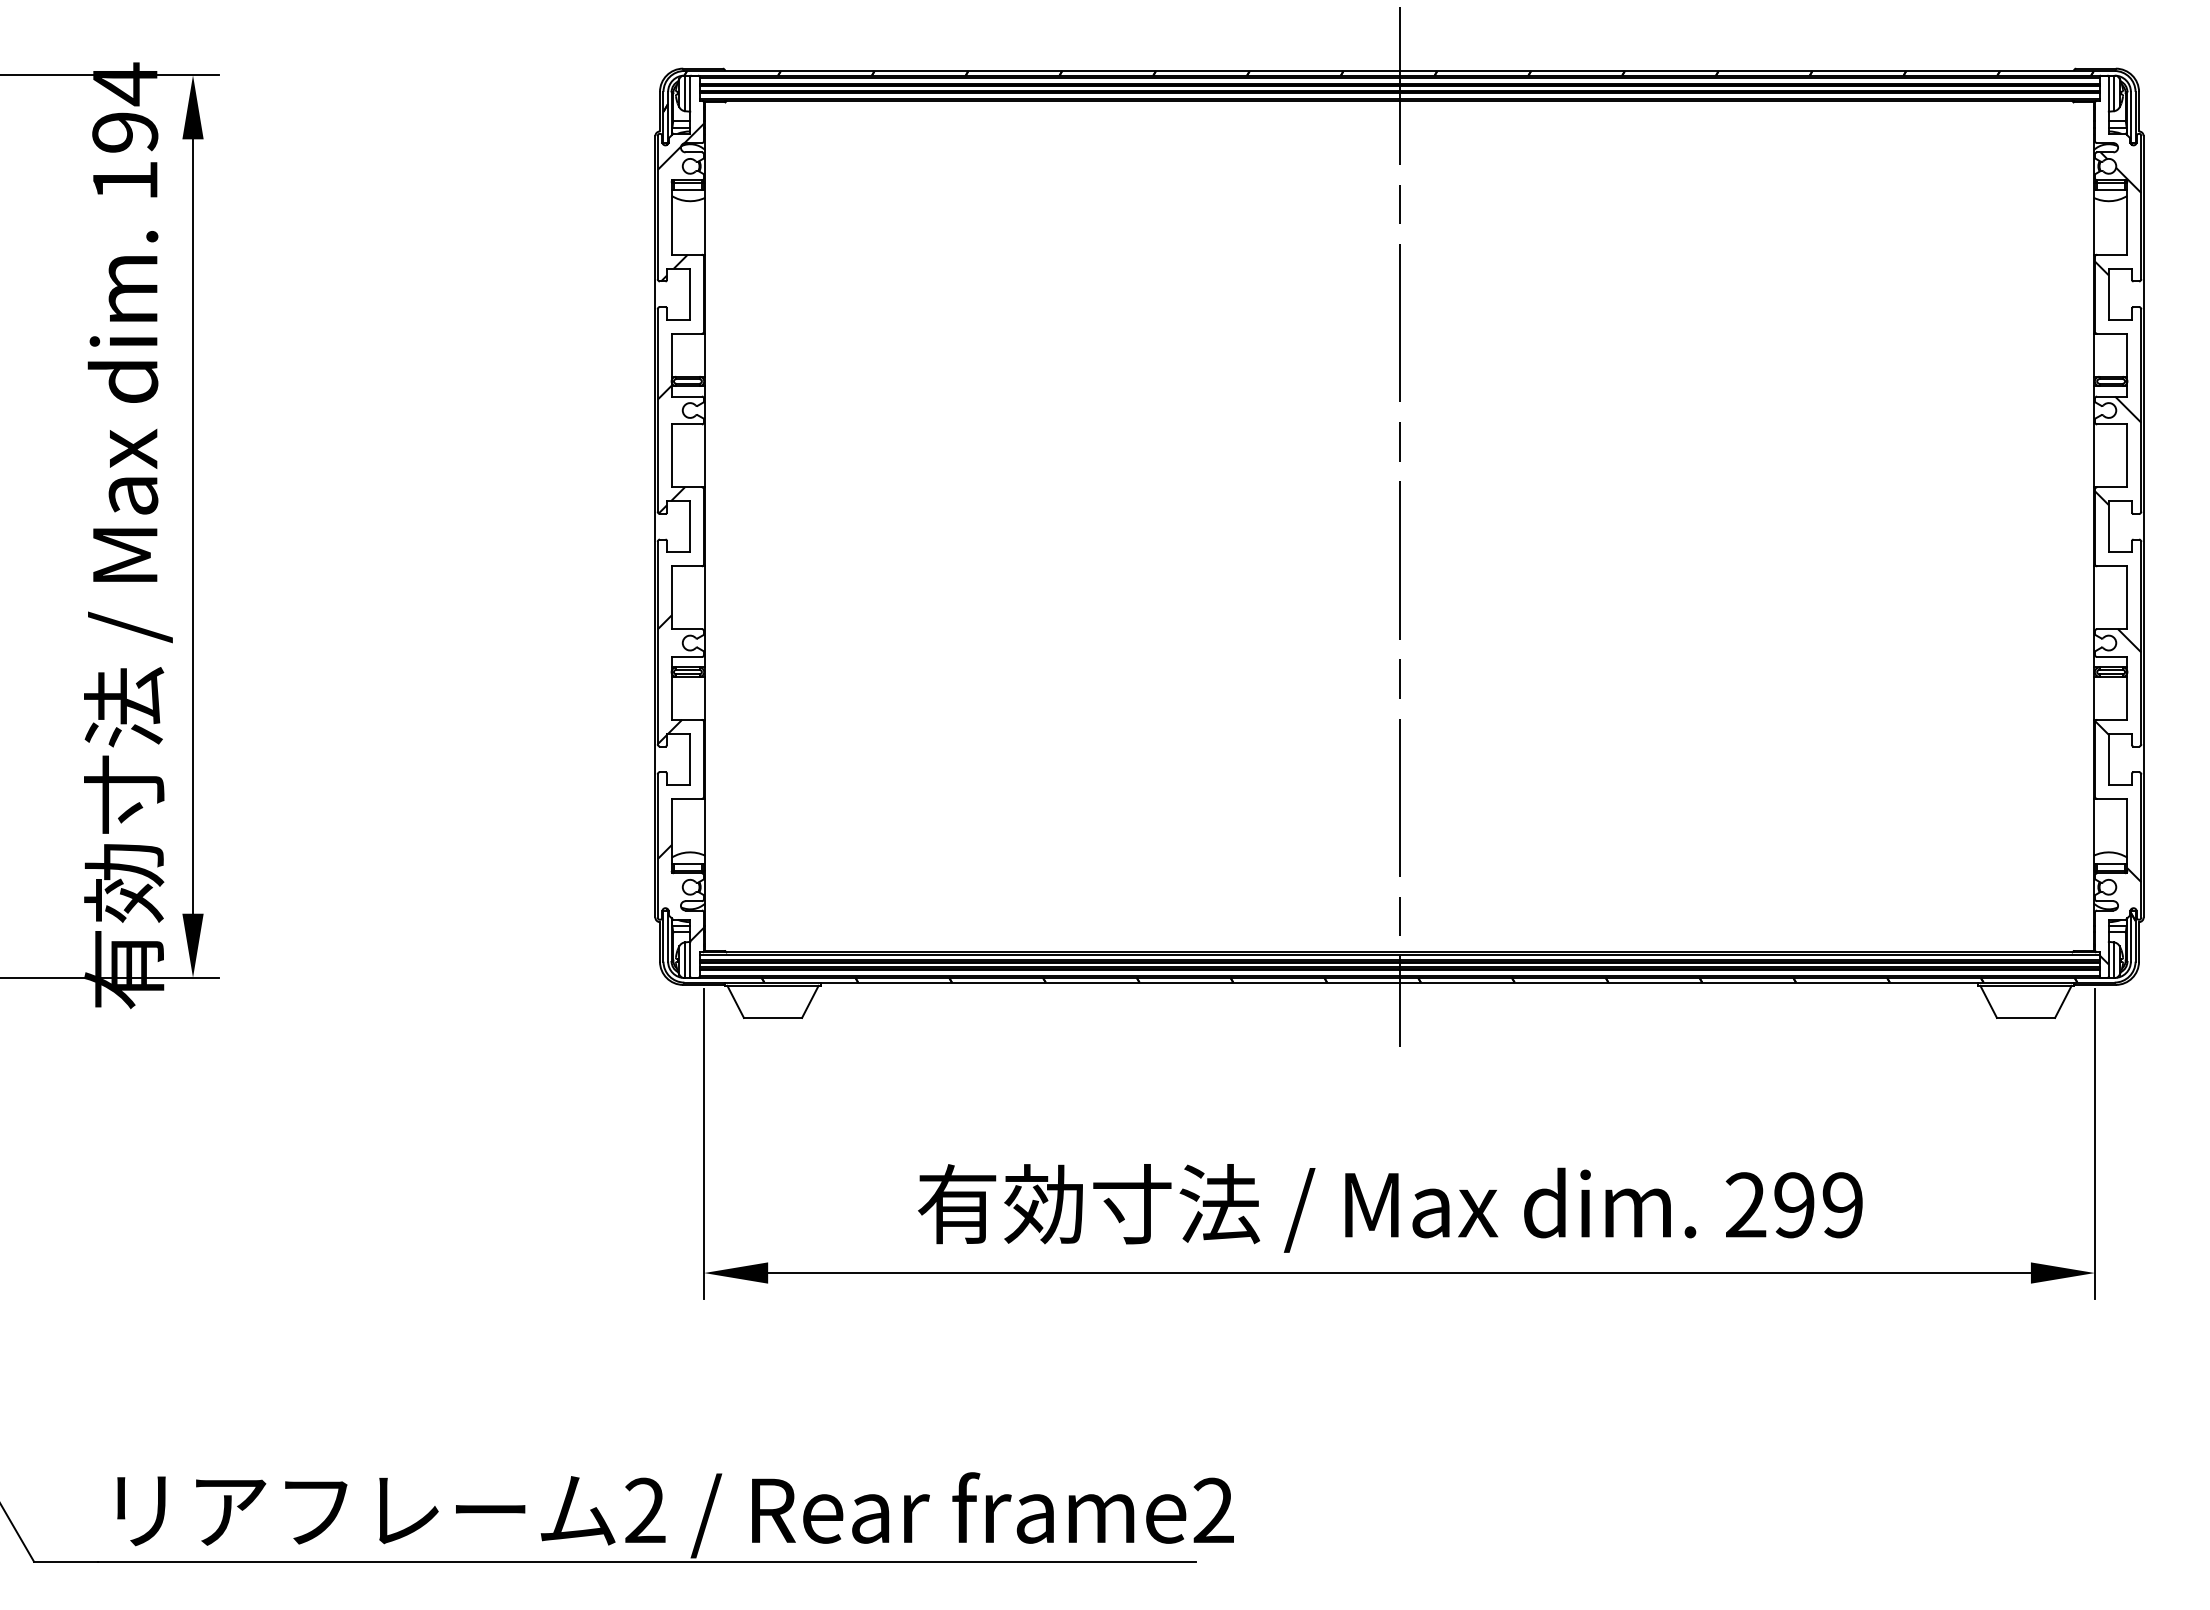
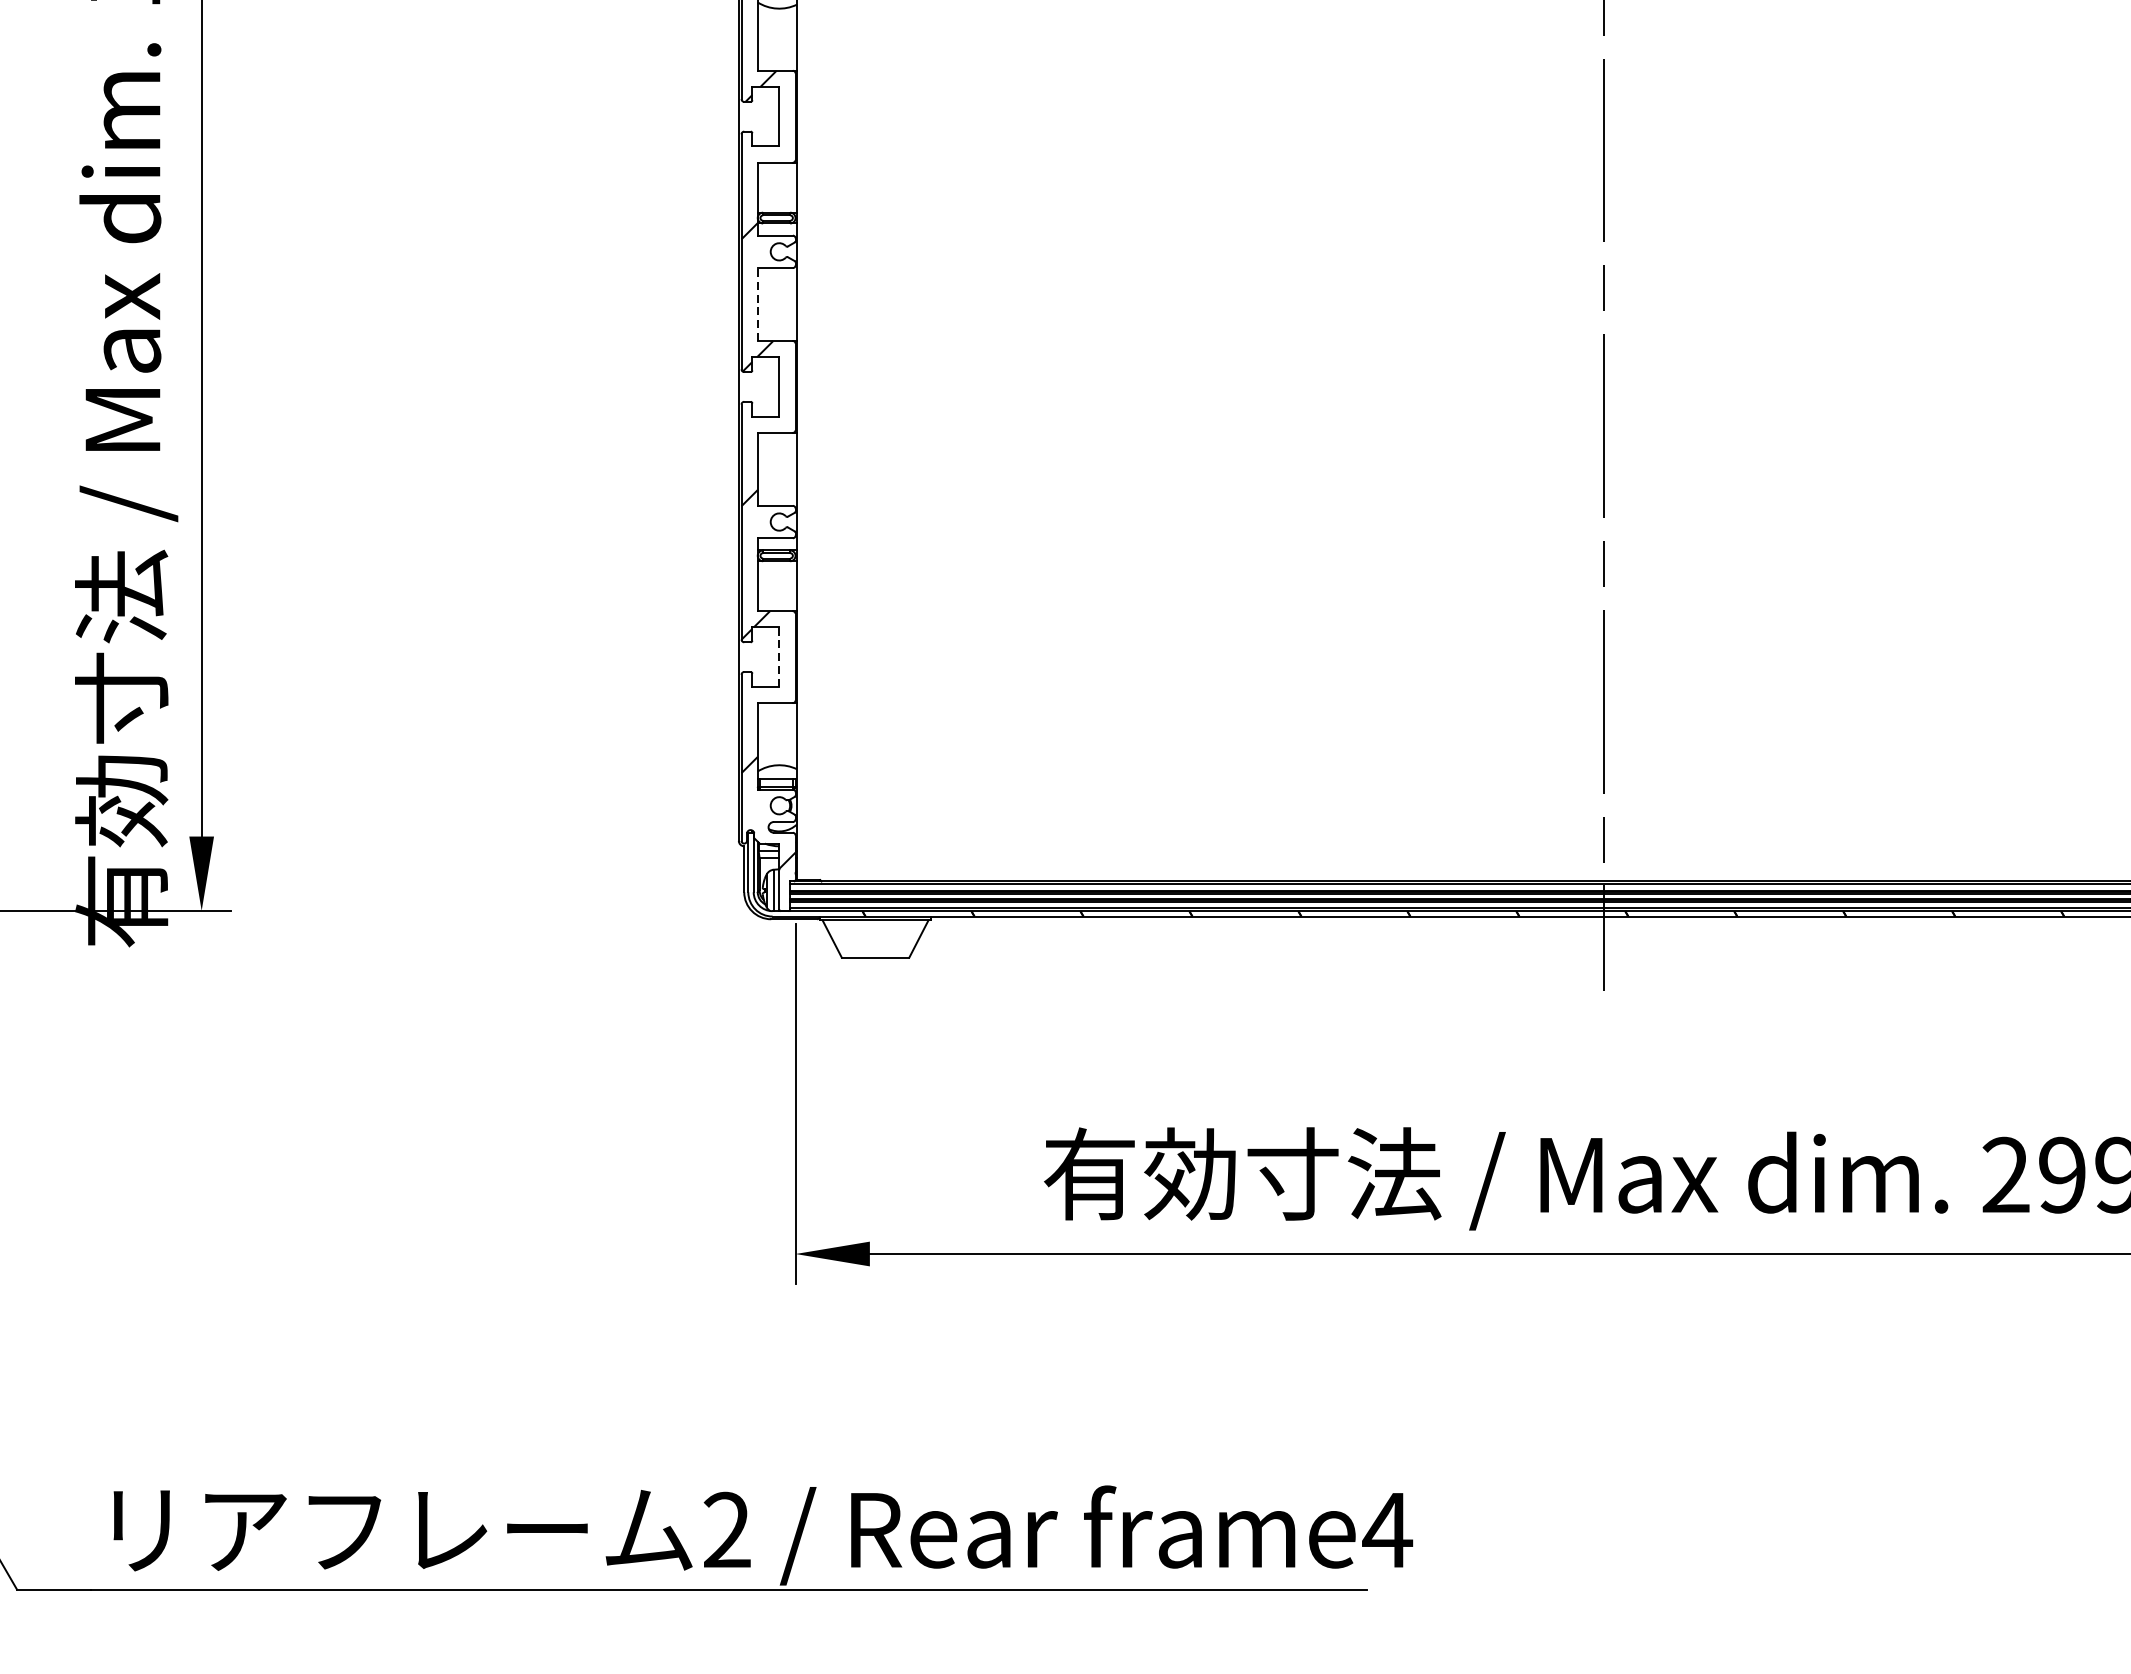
line: (671, 455) -> (757, 304), solid -> dashed
line: (690, 759) -> (779, 657), solid -> dashed
text: (1213, 1509) -> (1387, 1528), frame2 -> frame4

